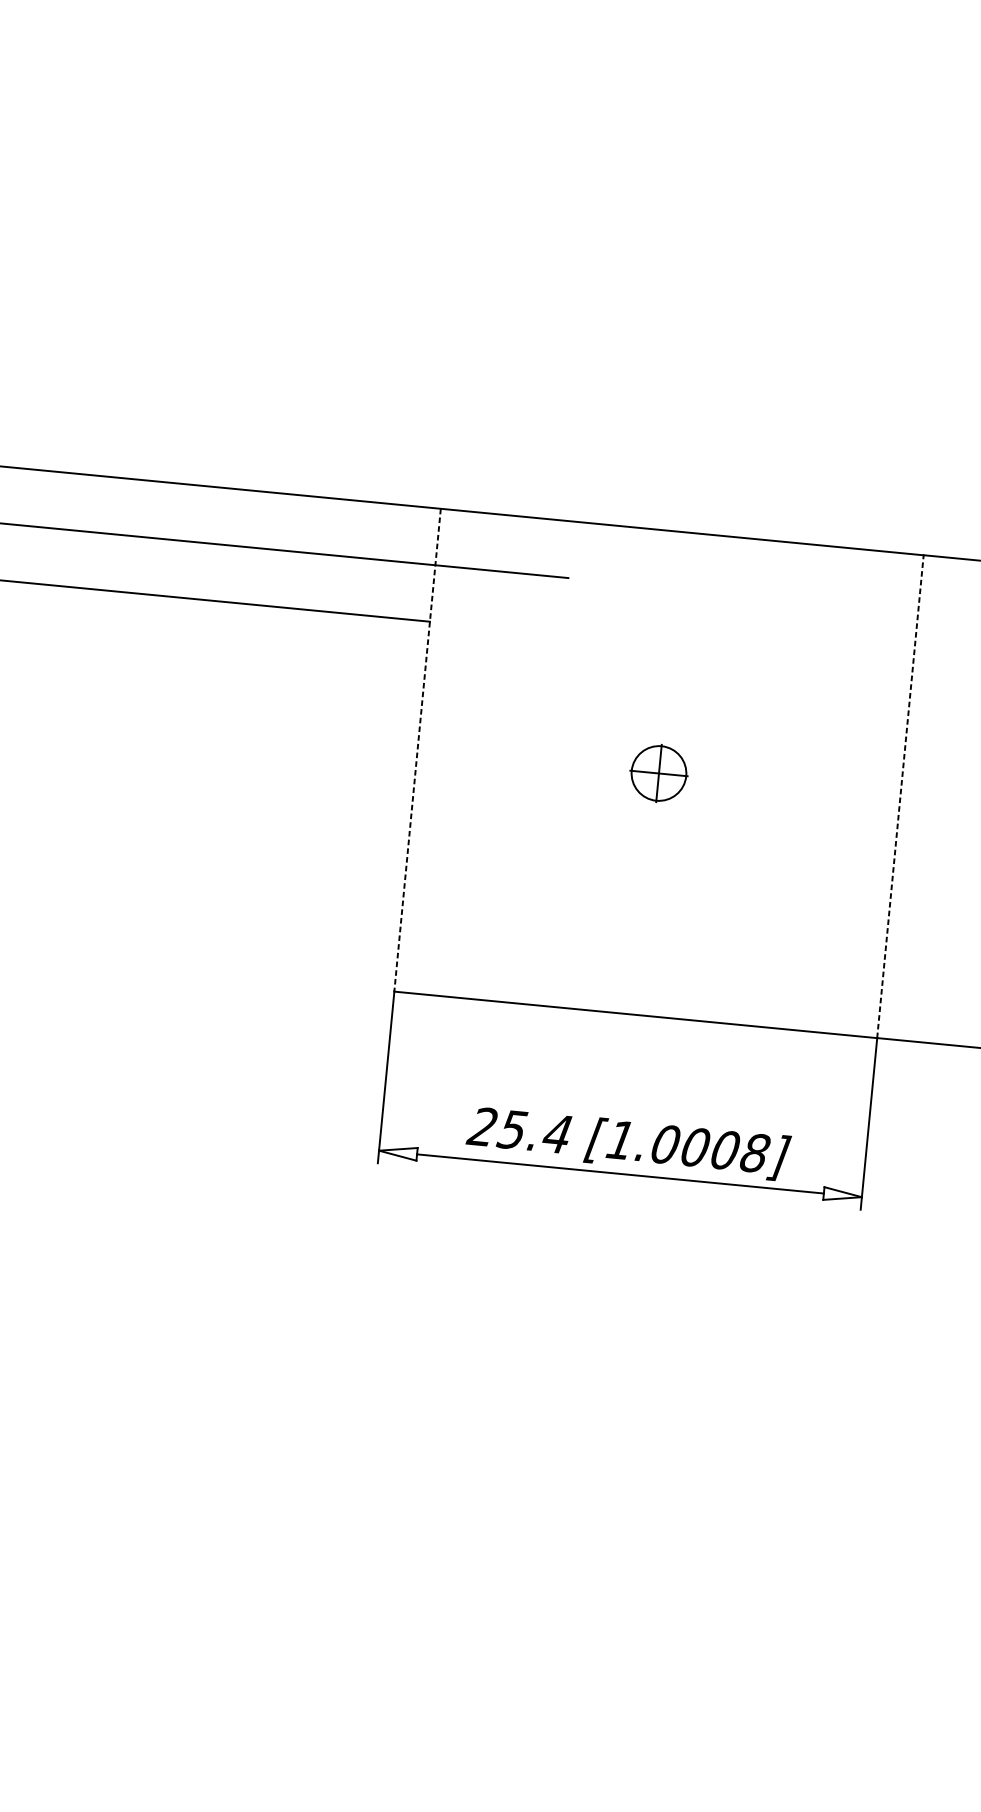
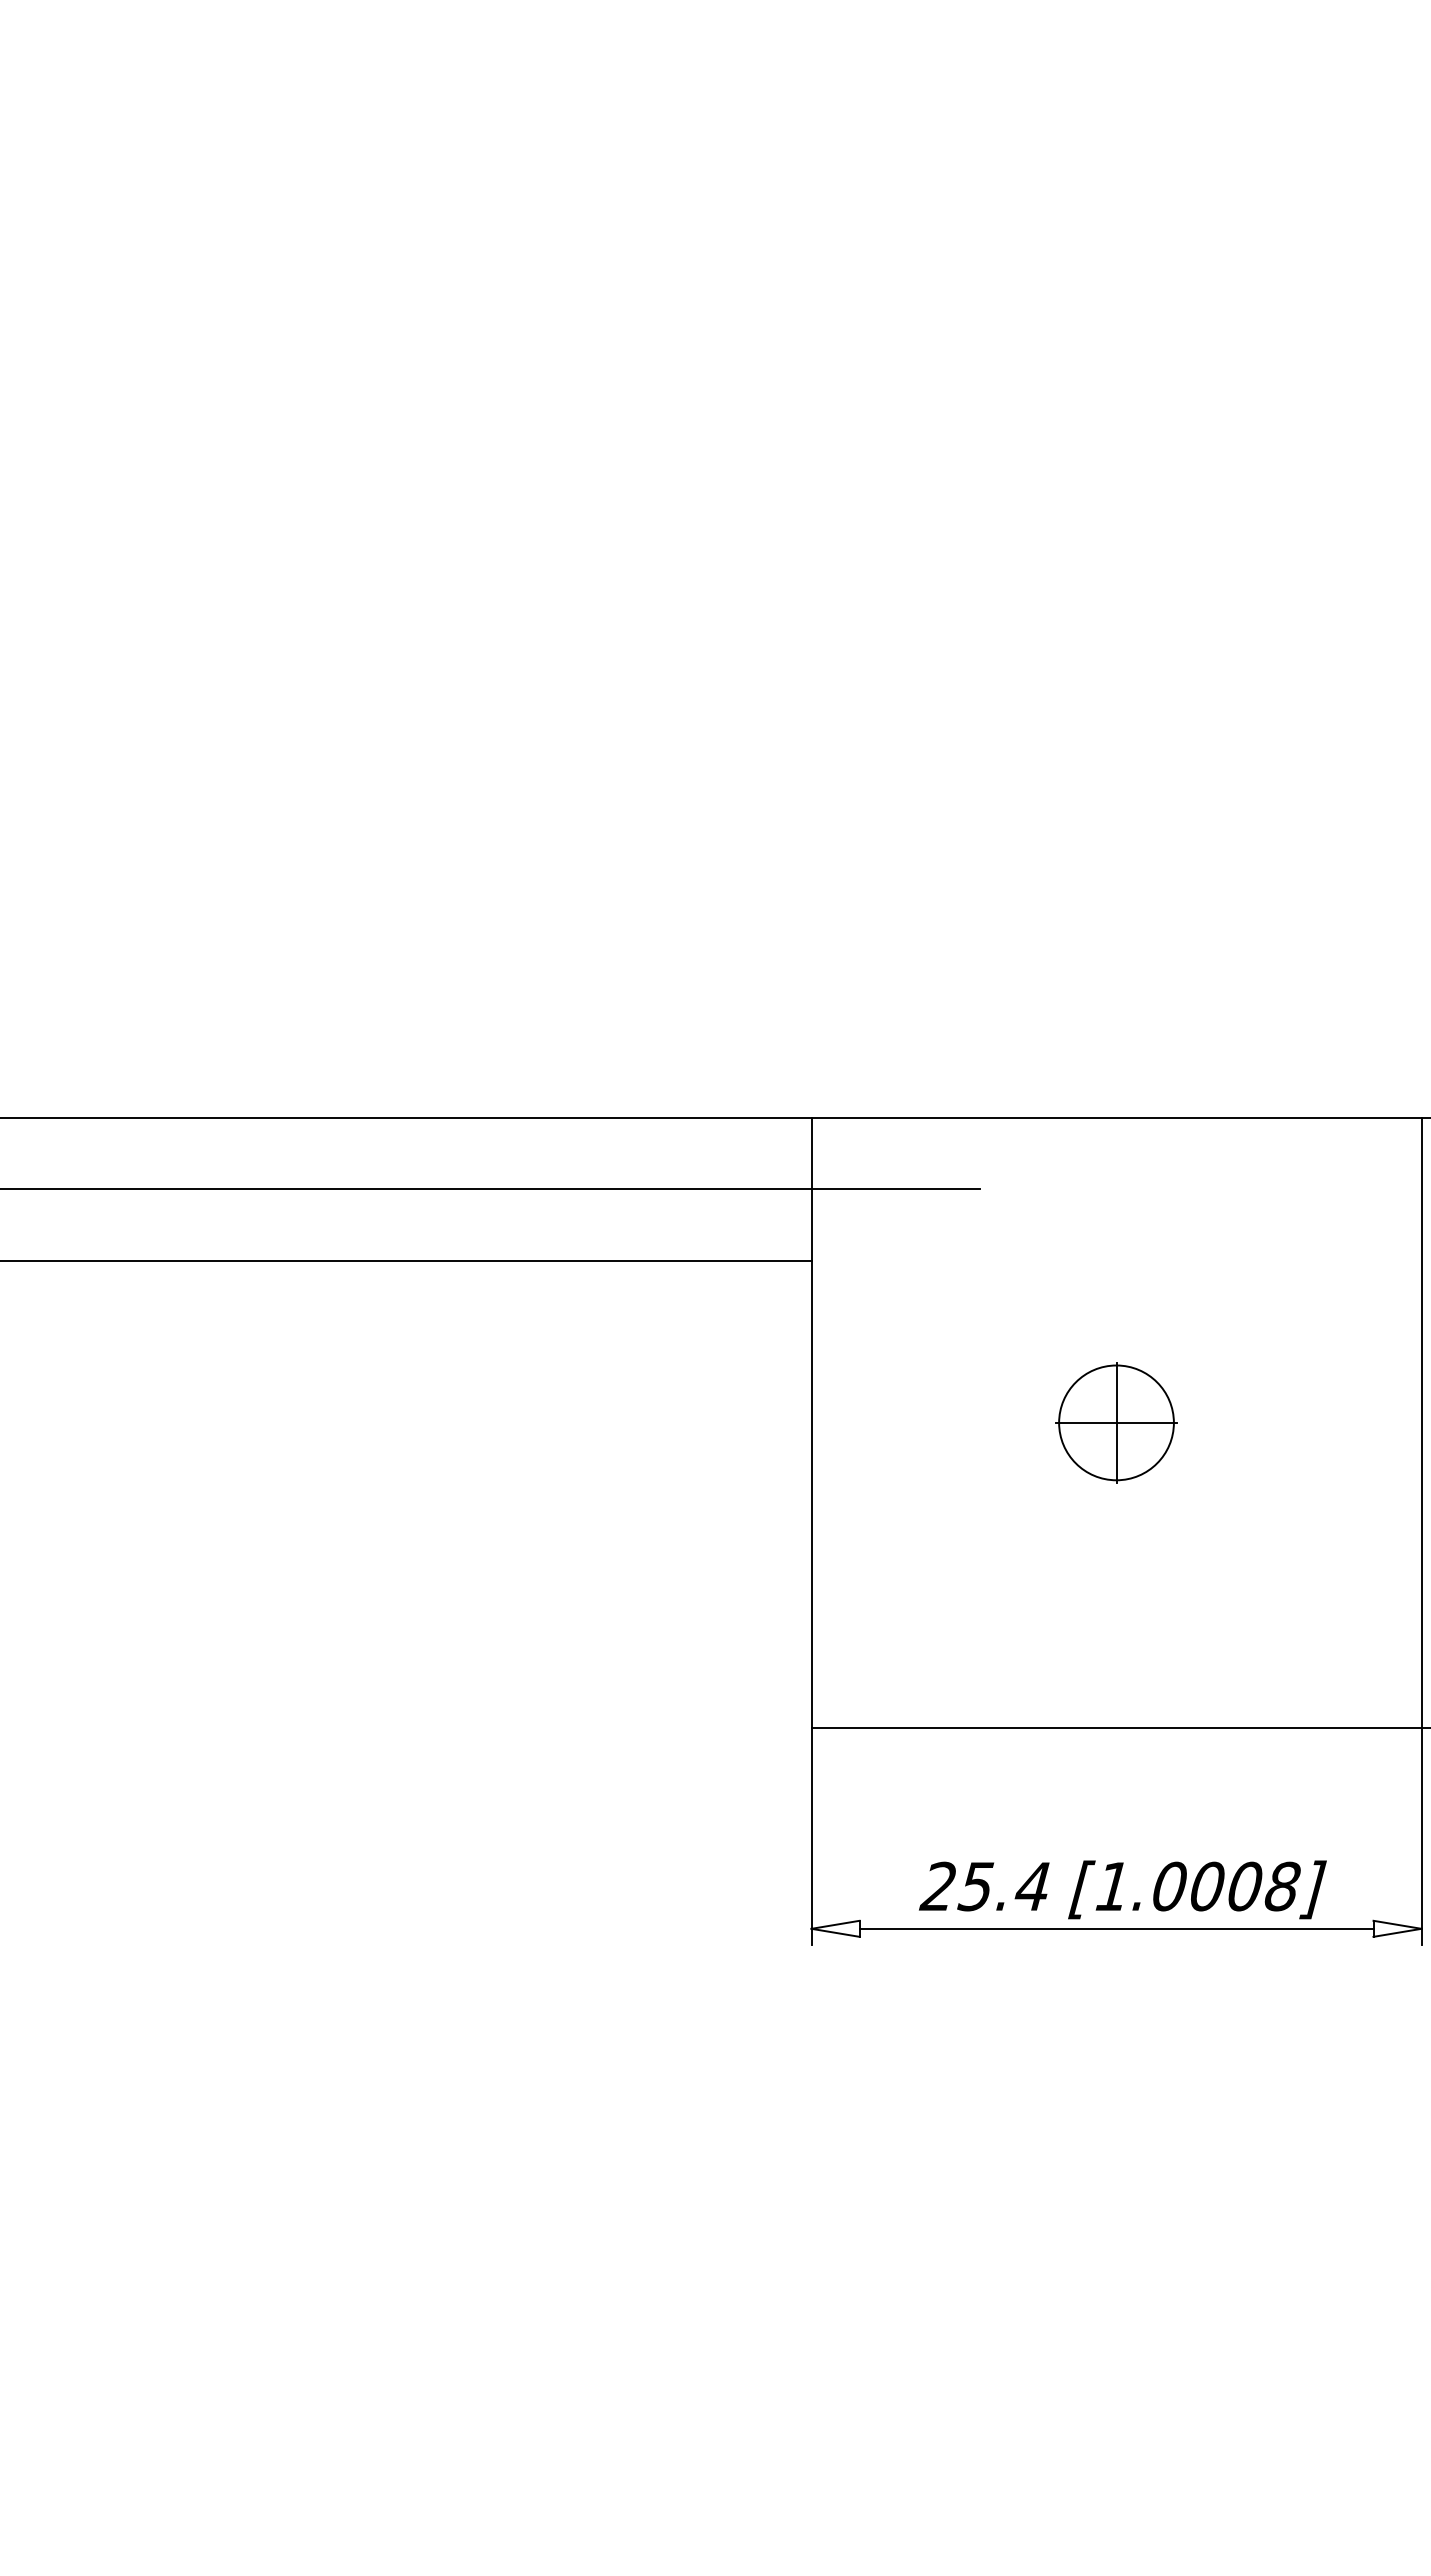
line: (417, 750) -> (811, 1423), dashed -> solid
part: (659, 773) -> (1116, 1422), size x1.67
line: (900, 796) -> (1421, 1422), dashed -> solid

